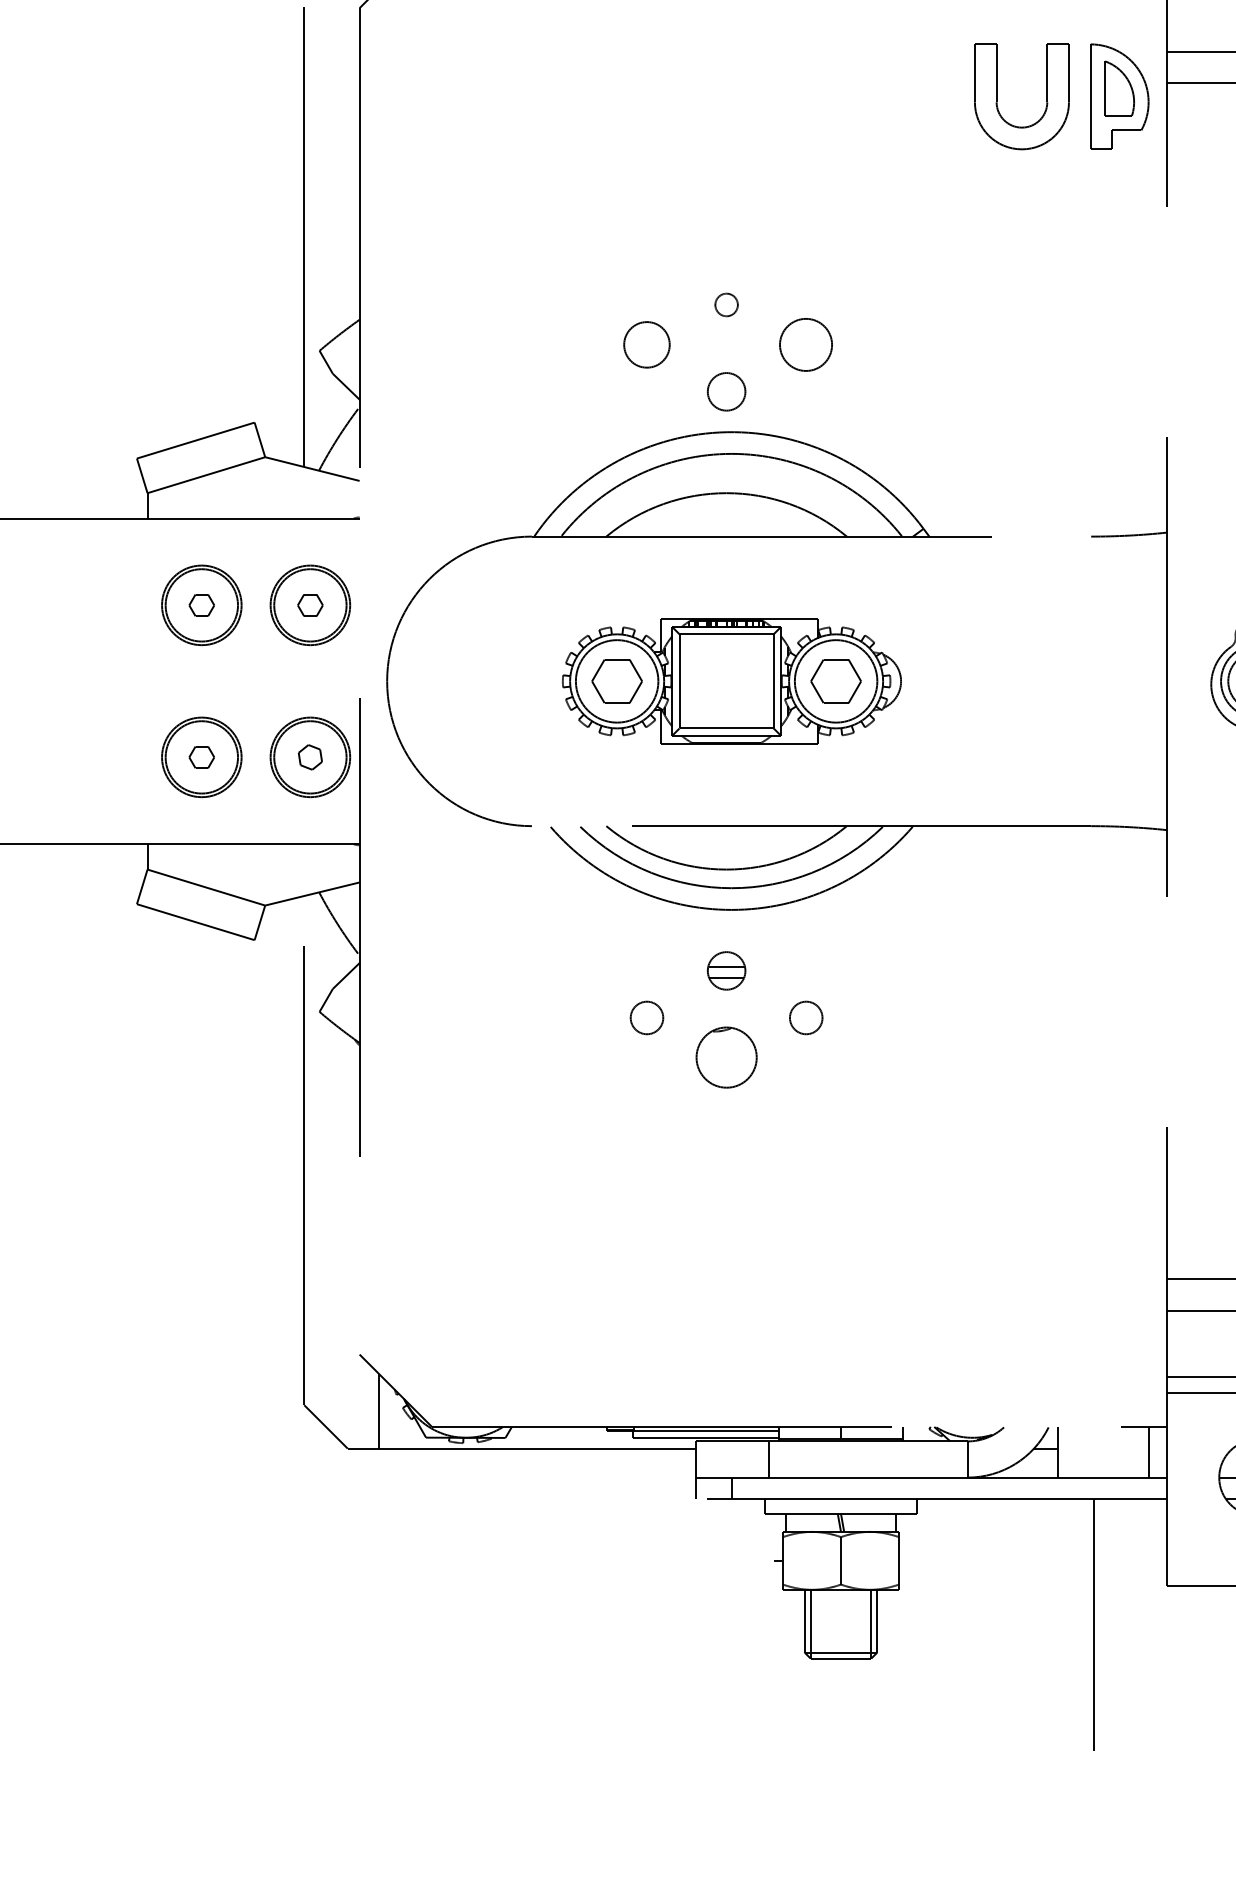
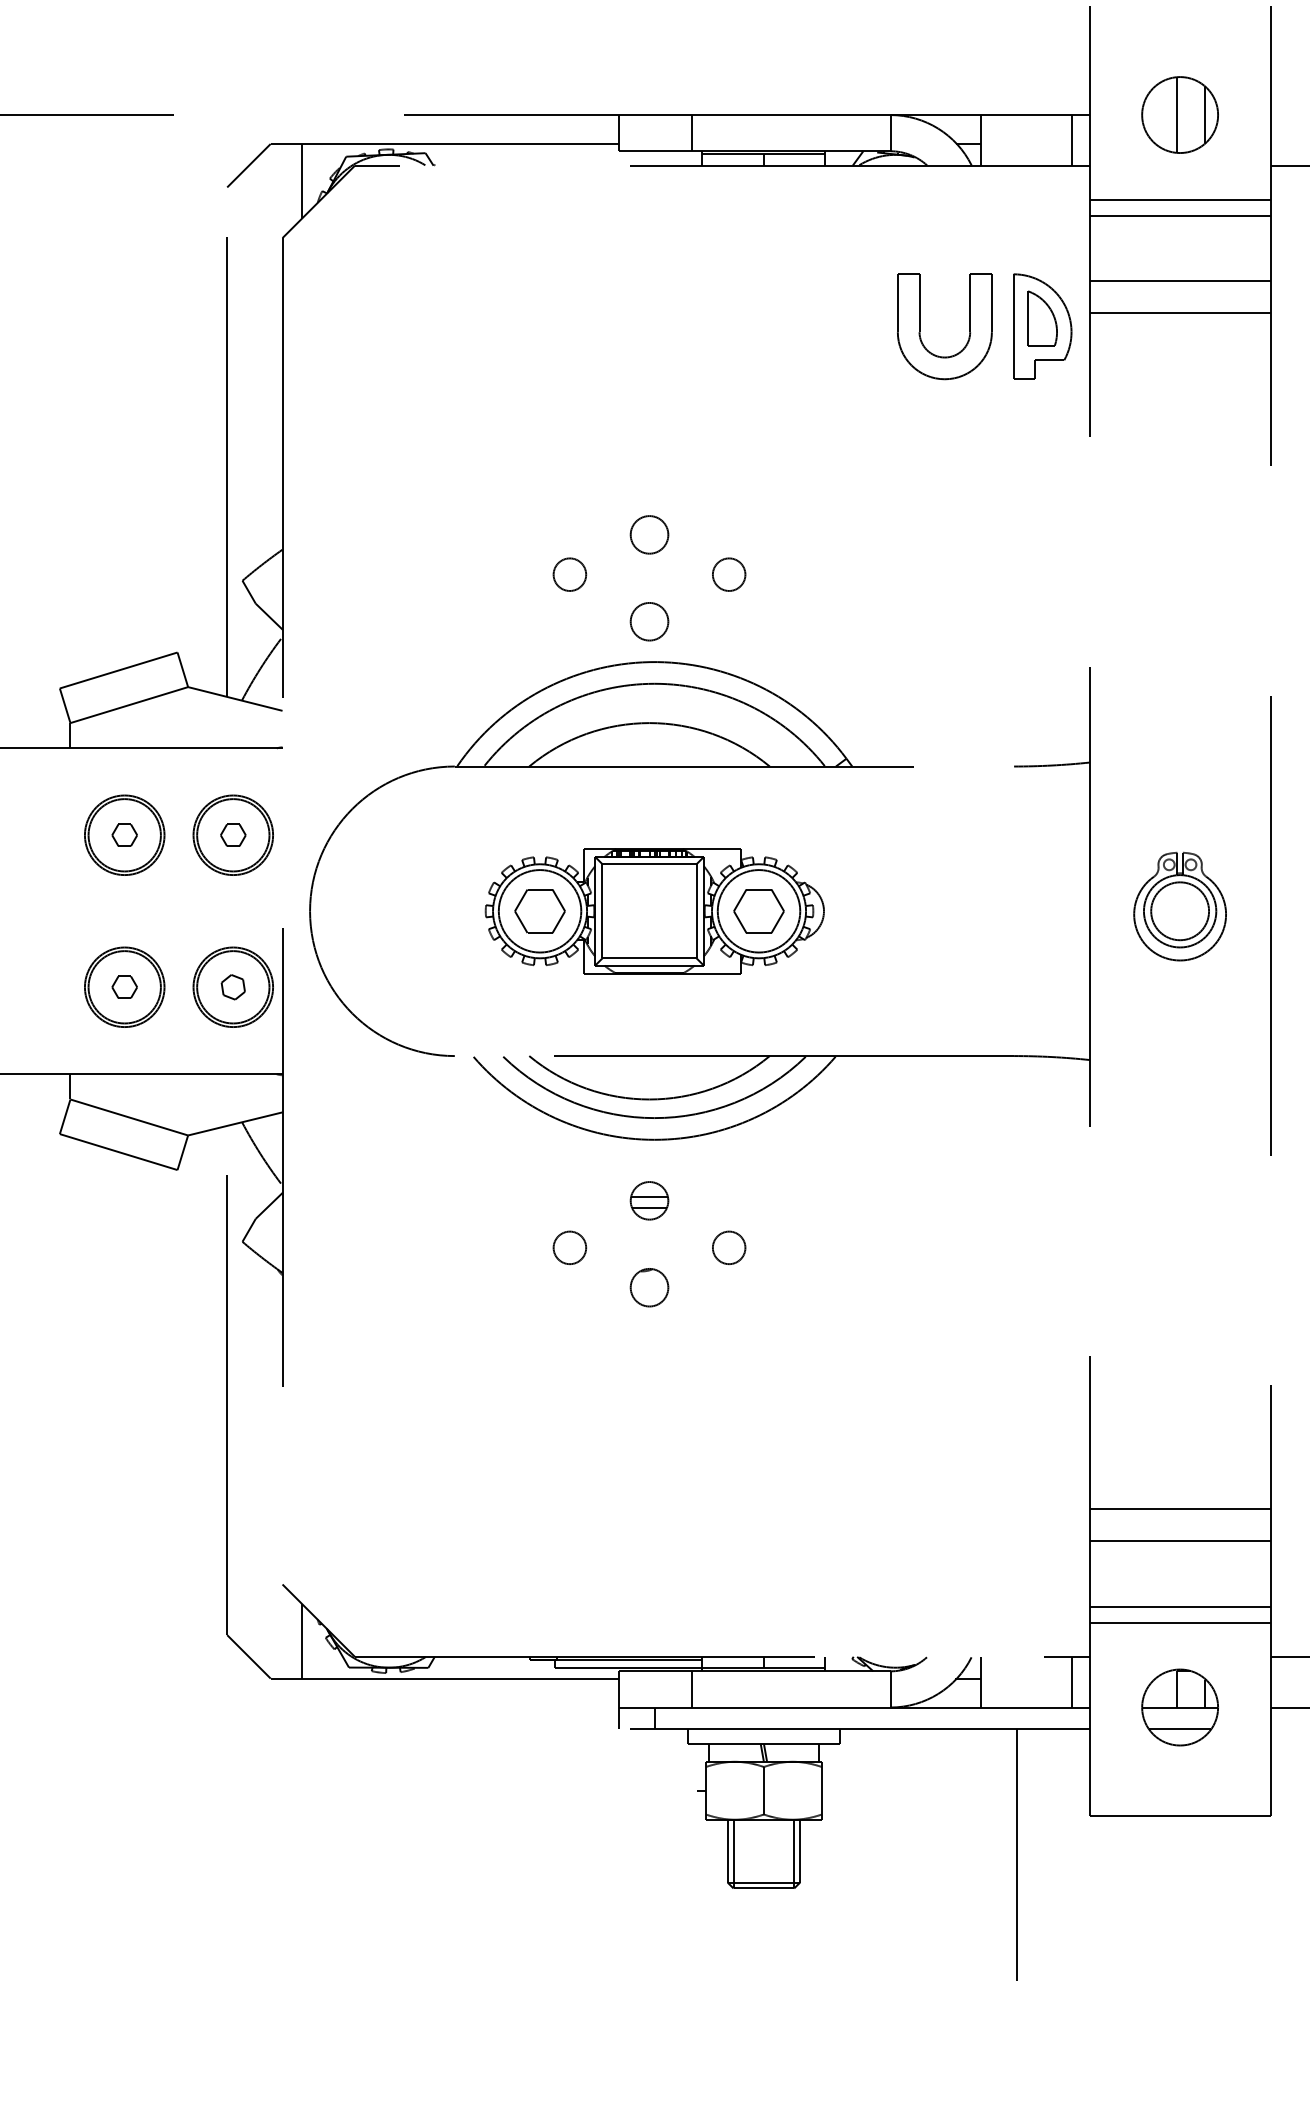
circle: (726, 304) -> (649, 534), size x1.67
circle: (646, 344) -> (569, 574), size x0.71
circle: (806, 344) -> (729, 574), size x0.62
part: (726, 1057) -> (649, 1287), size x0.62

